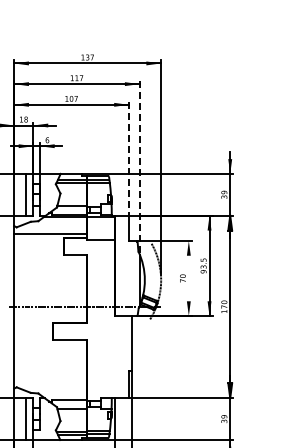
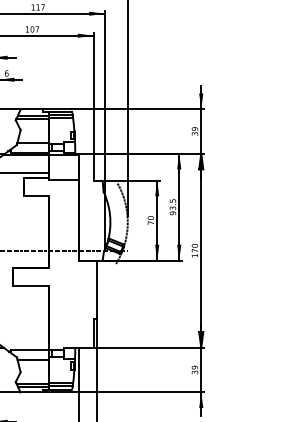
line: (128, 158) -> (93, 92), dashed -> solid
line: (139, 167) -> (104, 102), dashed -> solid
line: (188, 278) -> (156, 220), added

